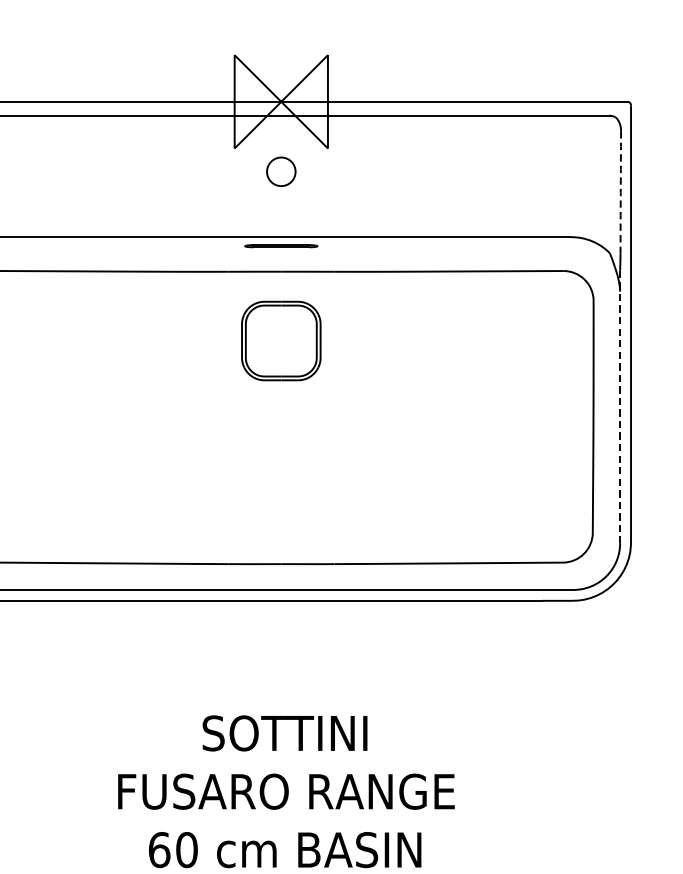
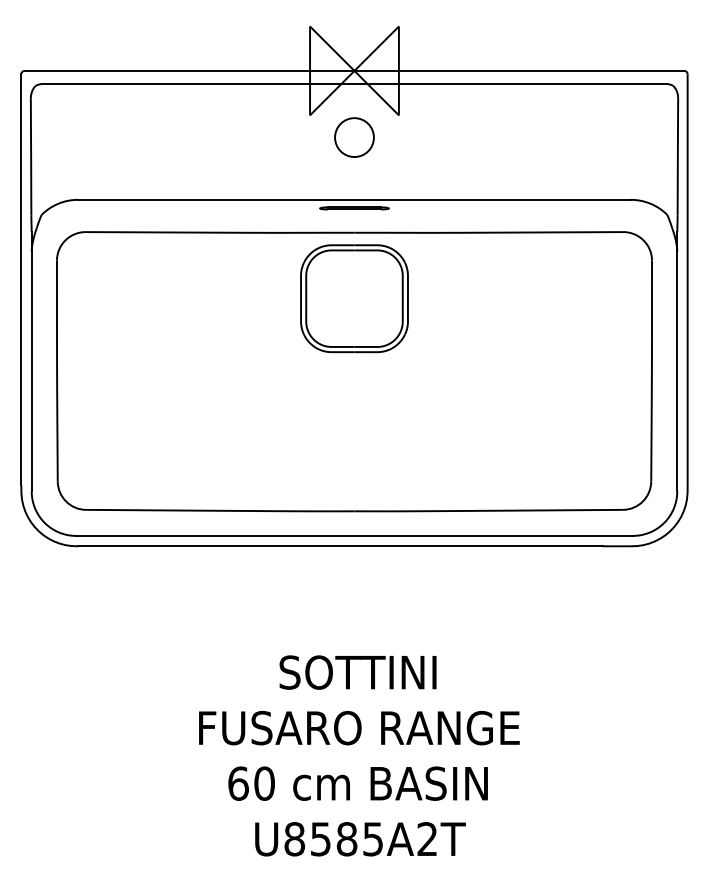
circle: (281, 171) -> (354, 137), size x1.43
arc: (620, 192) -> (677, 157), dashed -> solid
part: (281, 340) -> (354, 298), size x1.43
line: (620, 406) -> (677, 361), dashed -> solid

